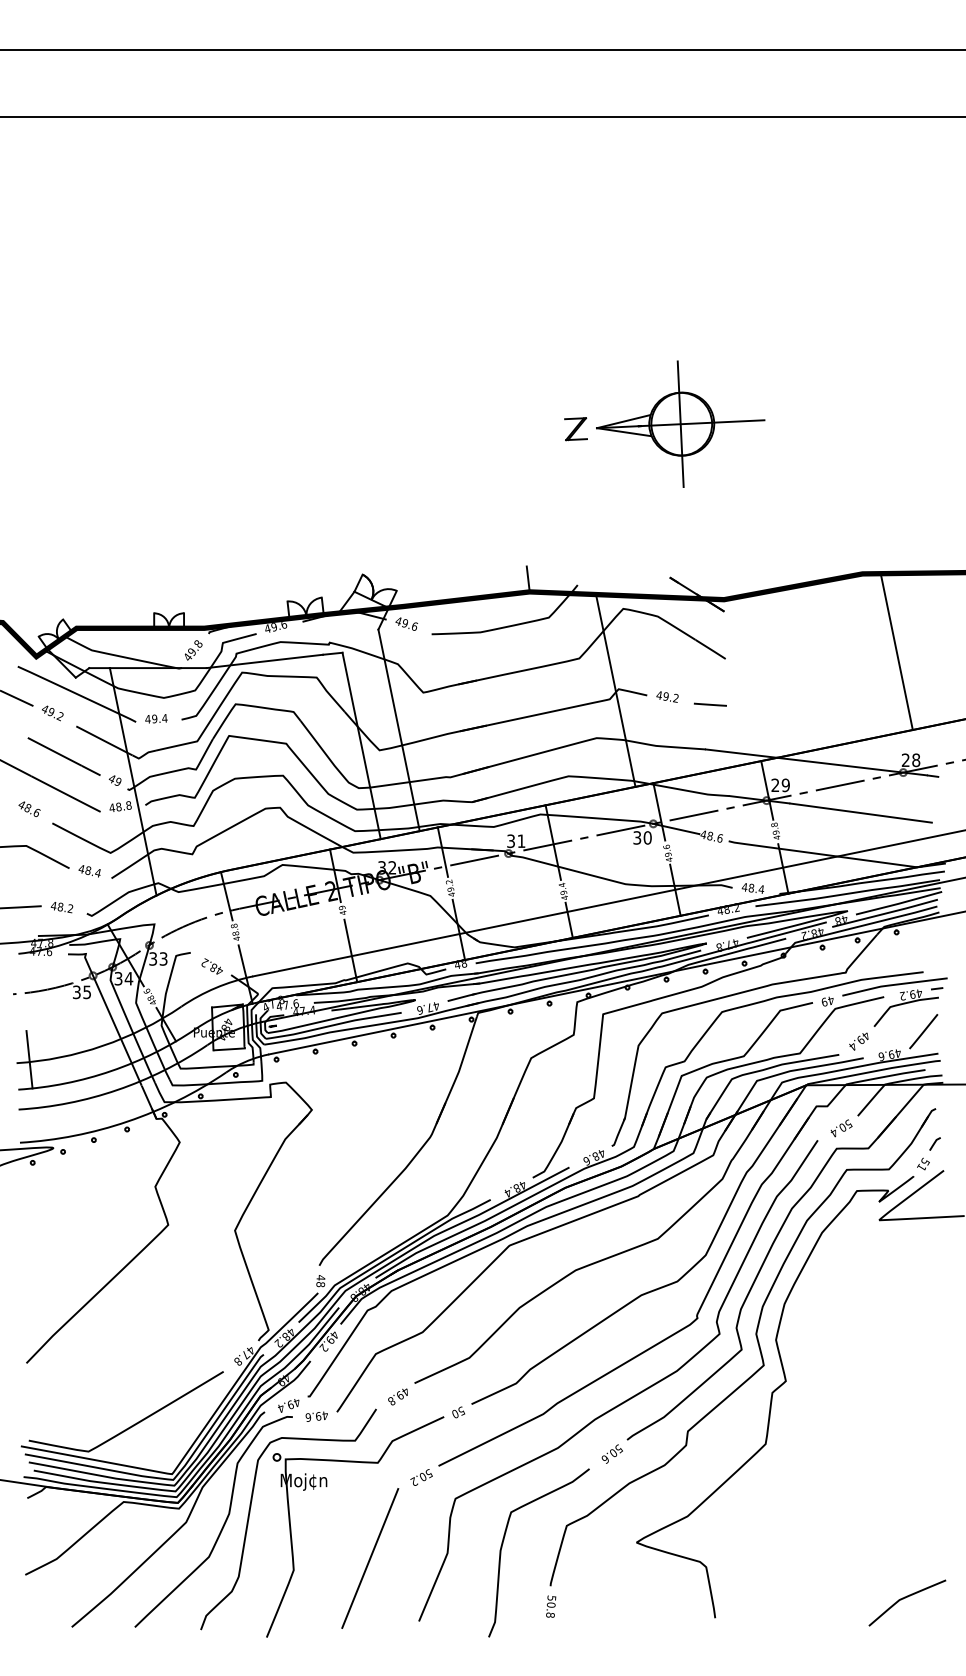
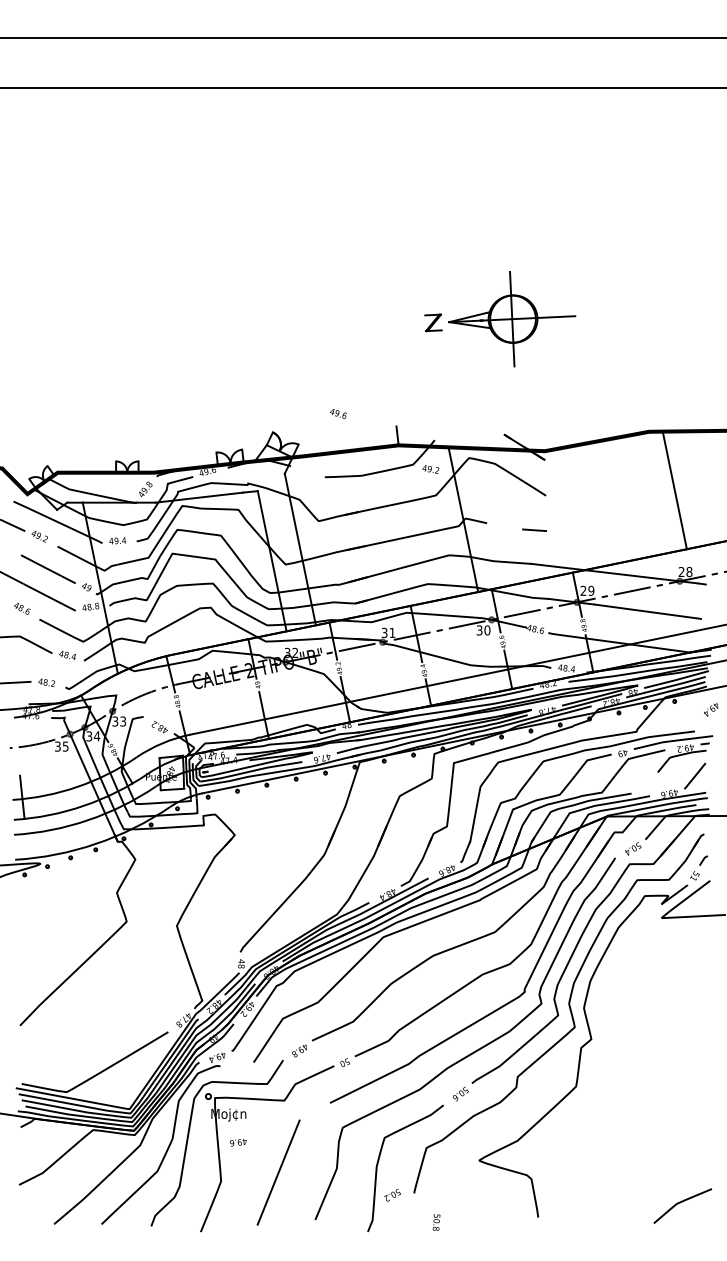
text: (406, 623) -> (338, 413), moved
text: (667, 696) -> (430, 469), moved
text: (858, 1041) -> (710, 709), moved
text: (316, 1416) -> (238, 1142), moved
text: (421, 1477) -> (392, 1195), moved
text: (551, 1606) -> (436, 1222), moved

